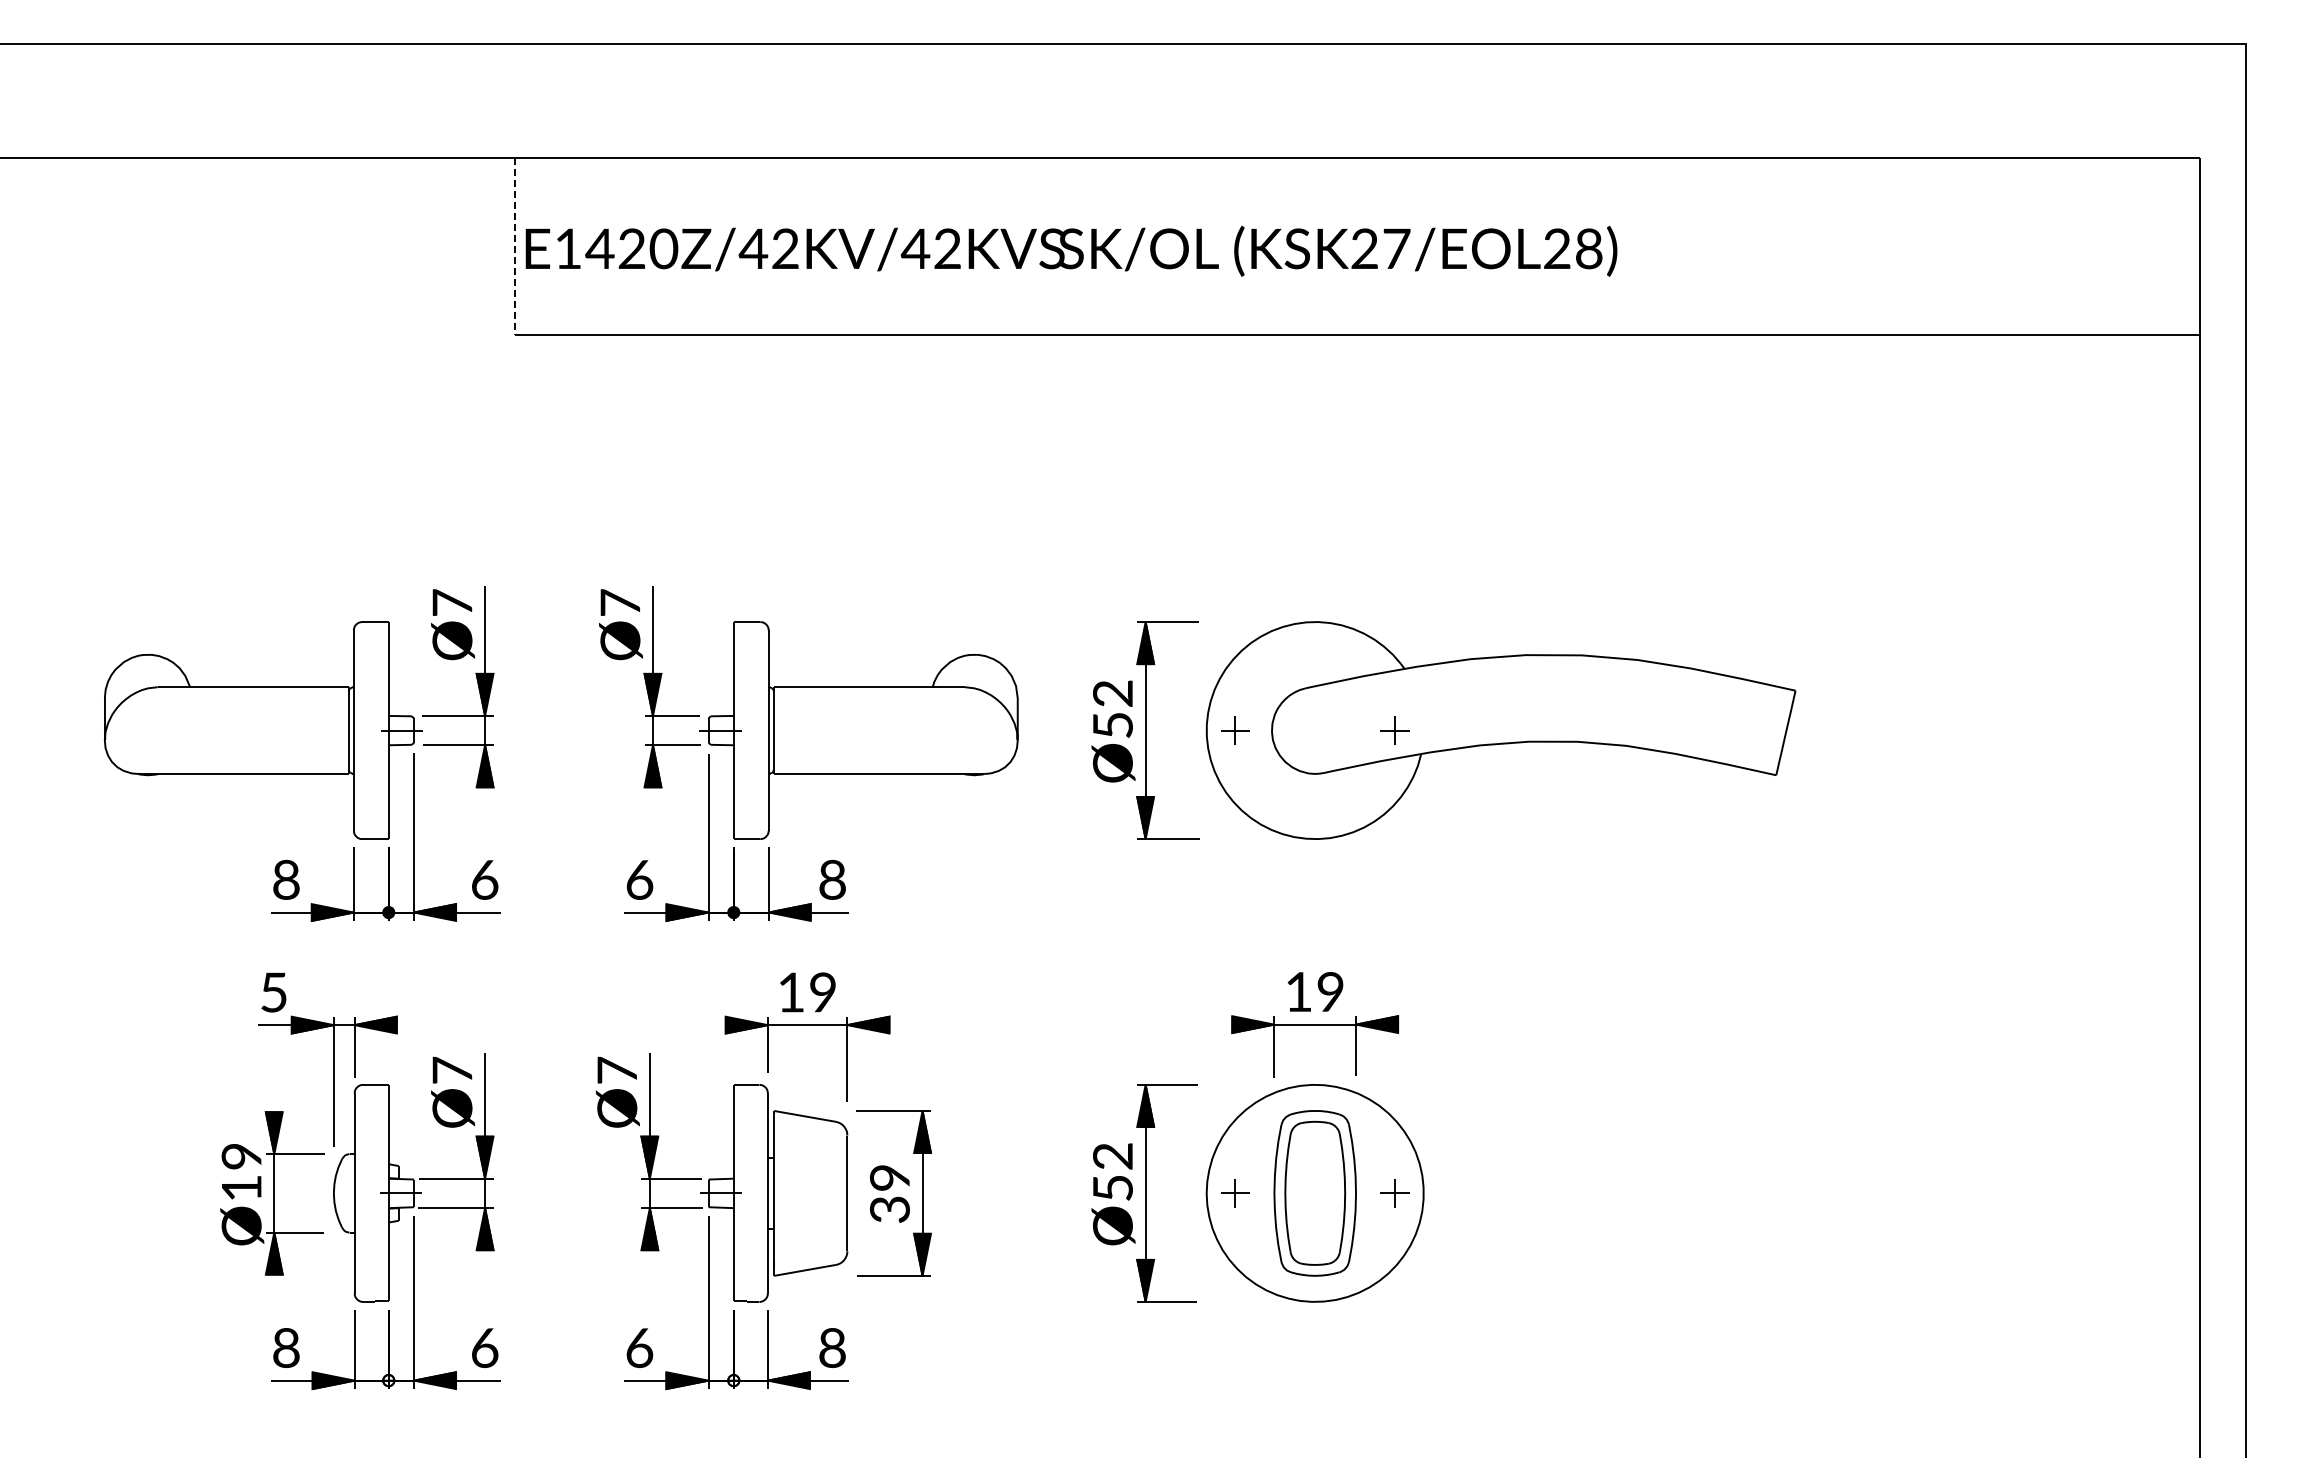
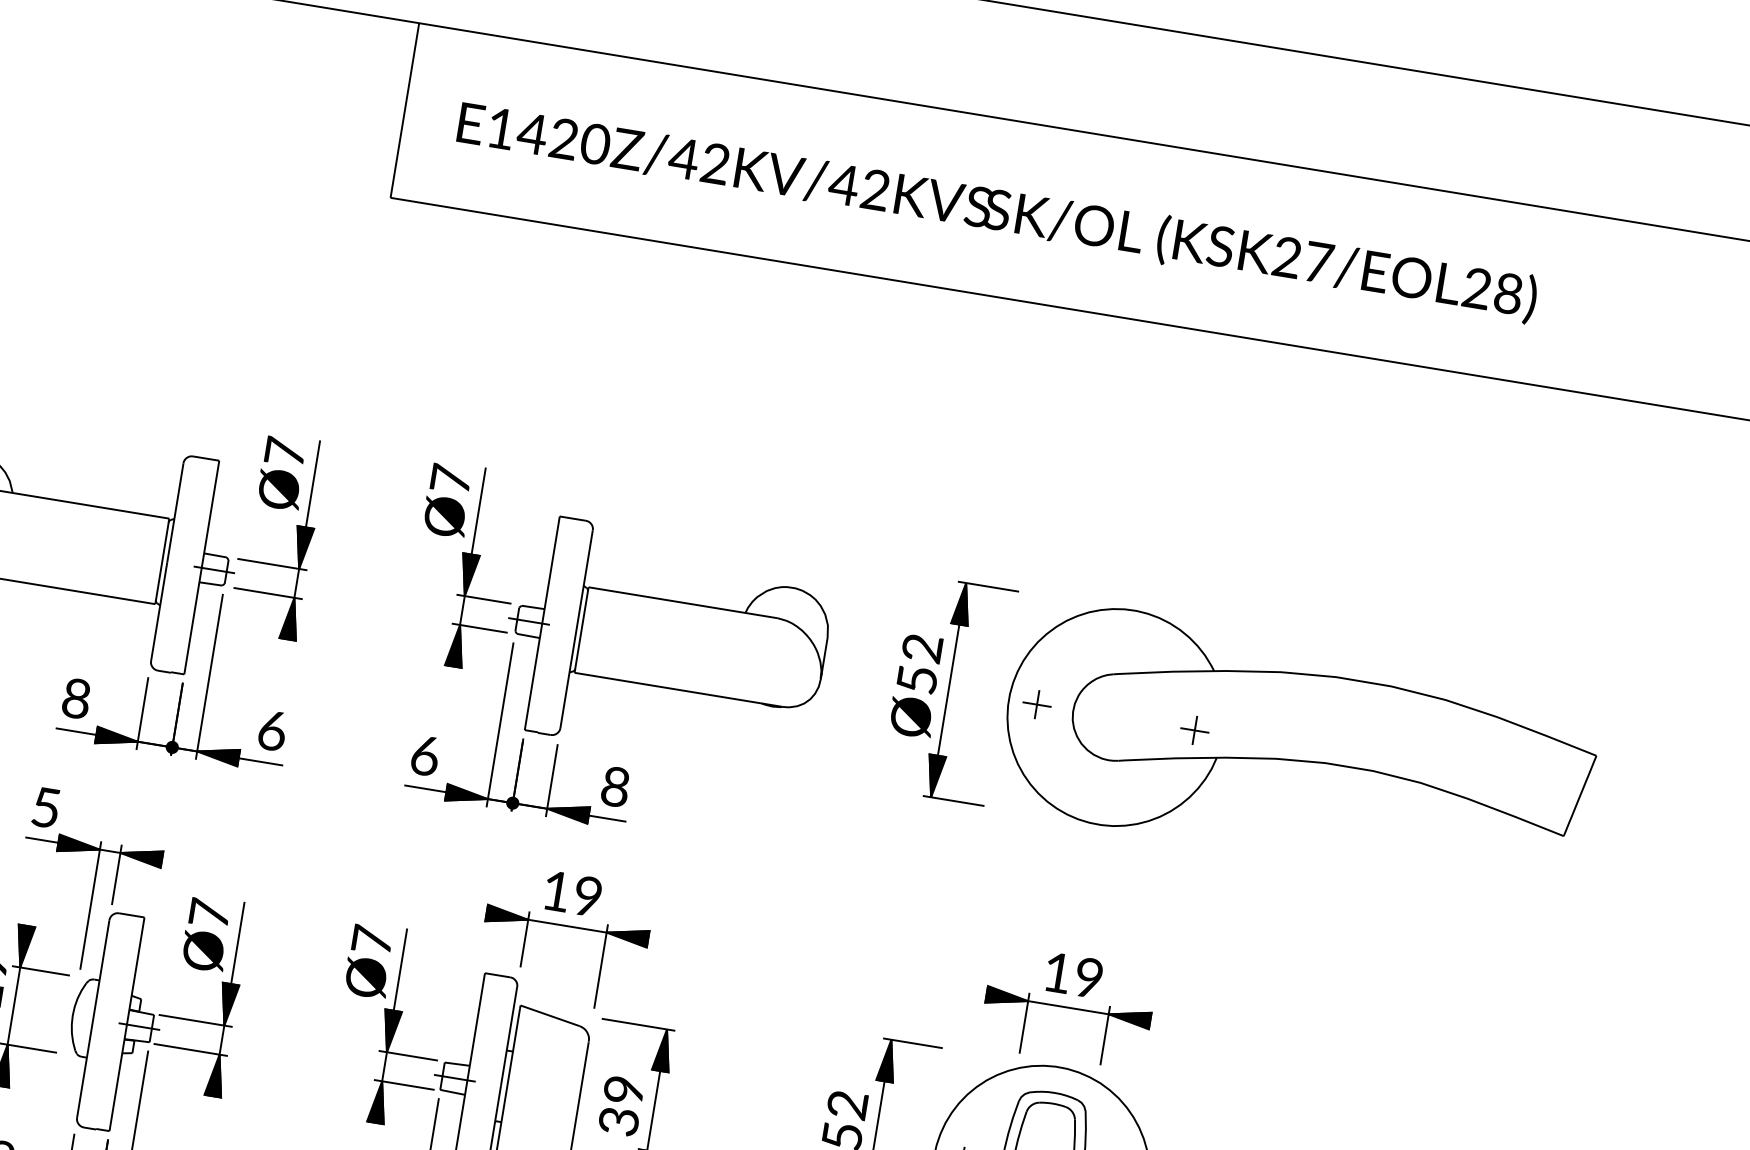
line: (515, 247) -> (404, 111), dashed -> solid
text: (1071, 250) -> (997, 211), moved

